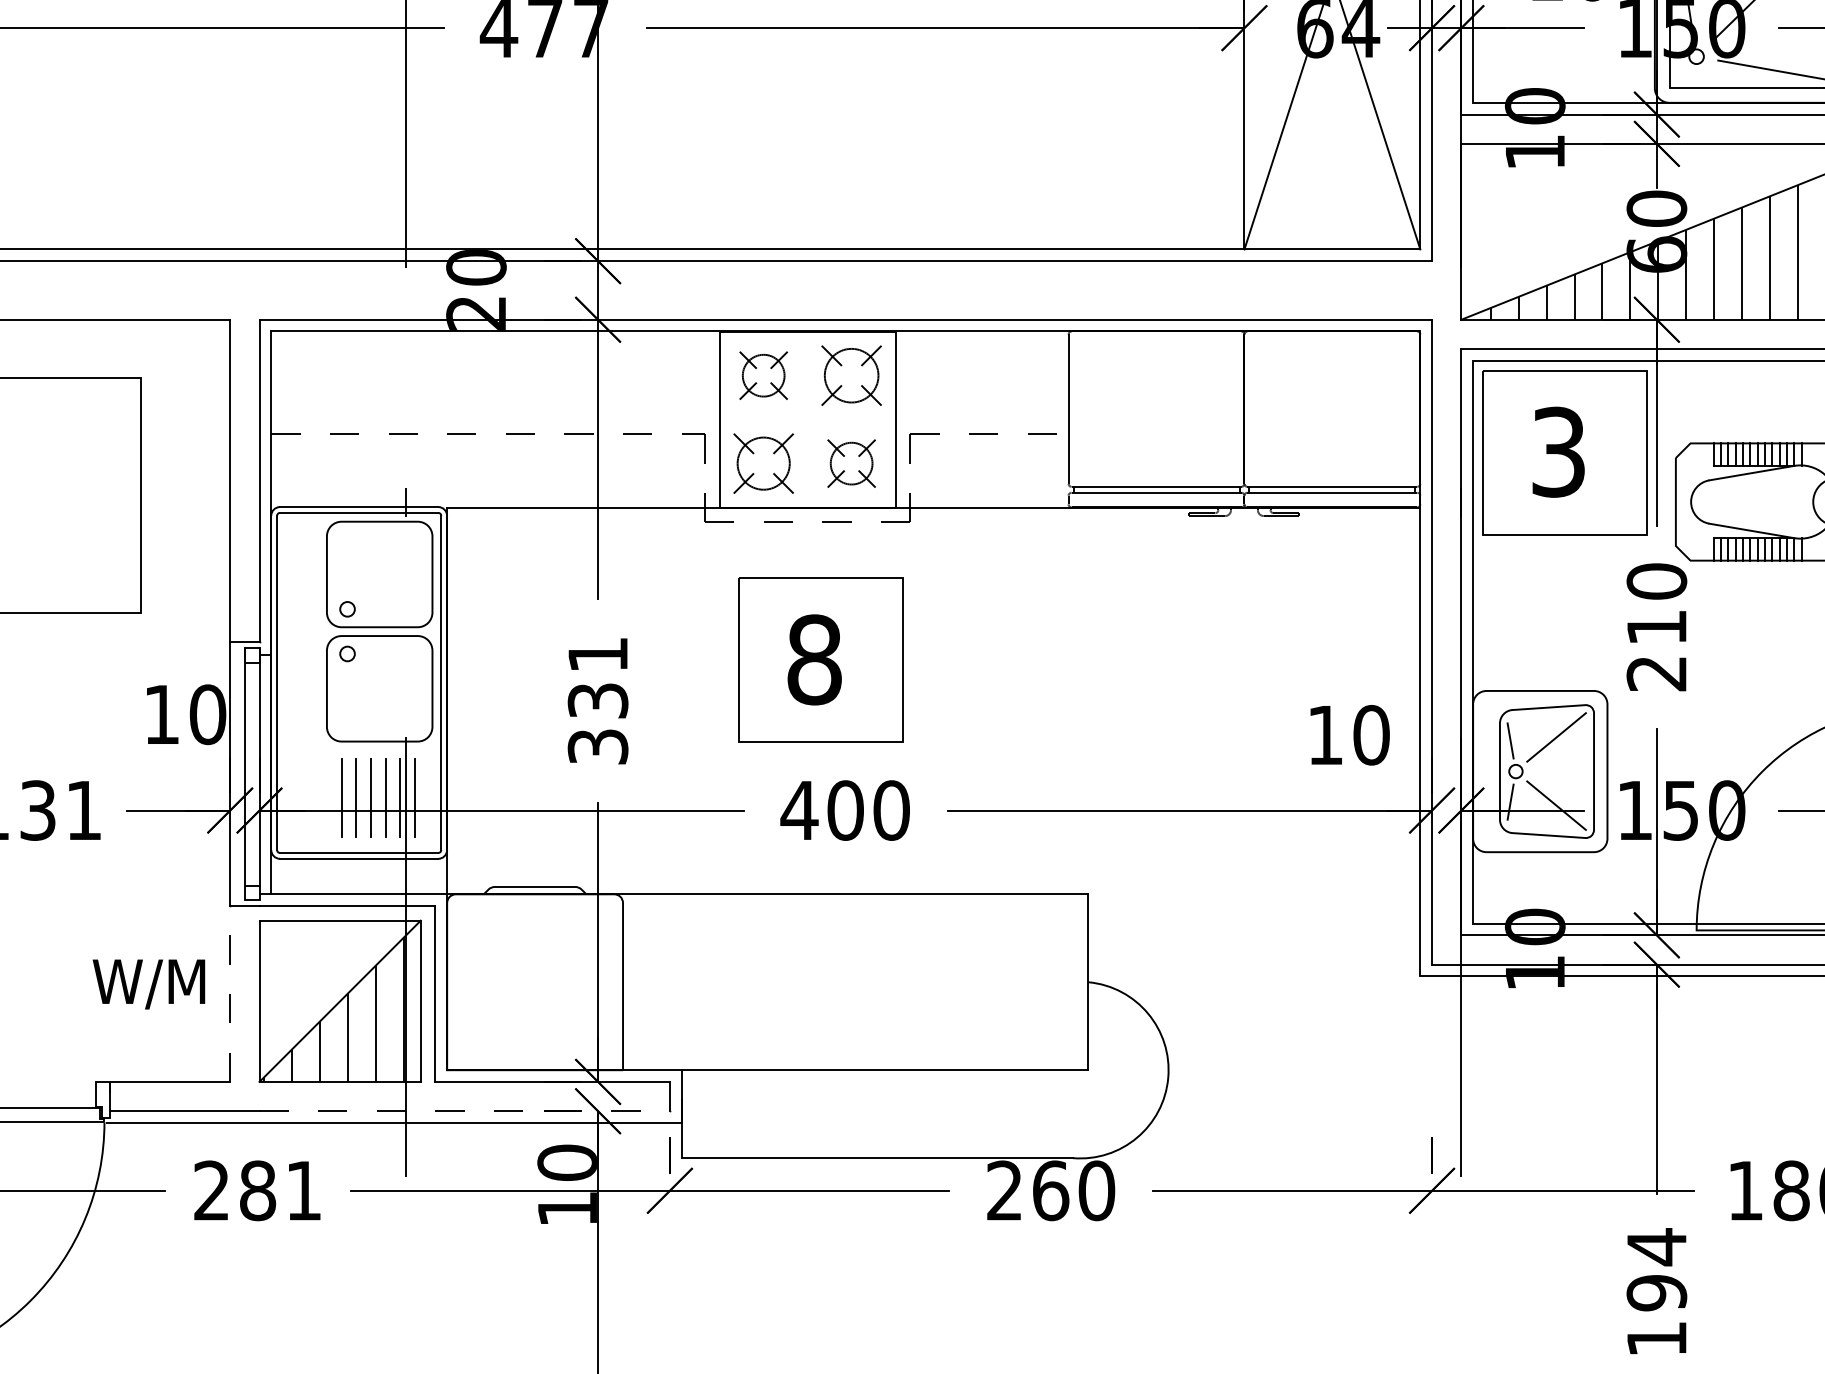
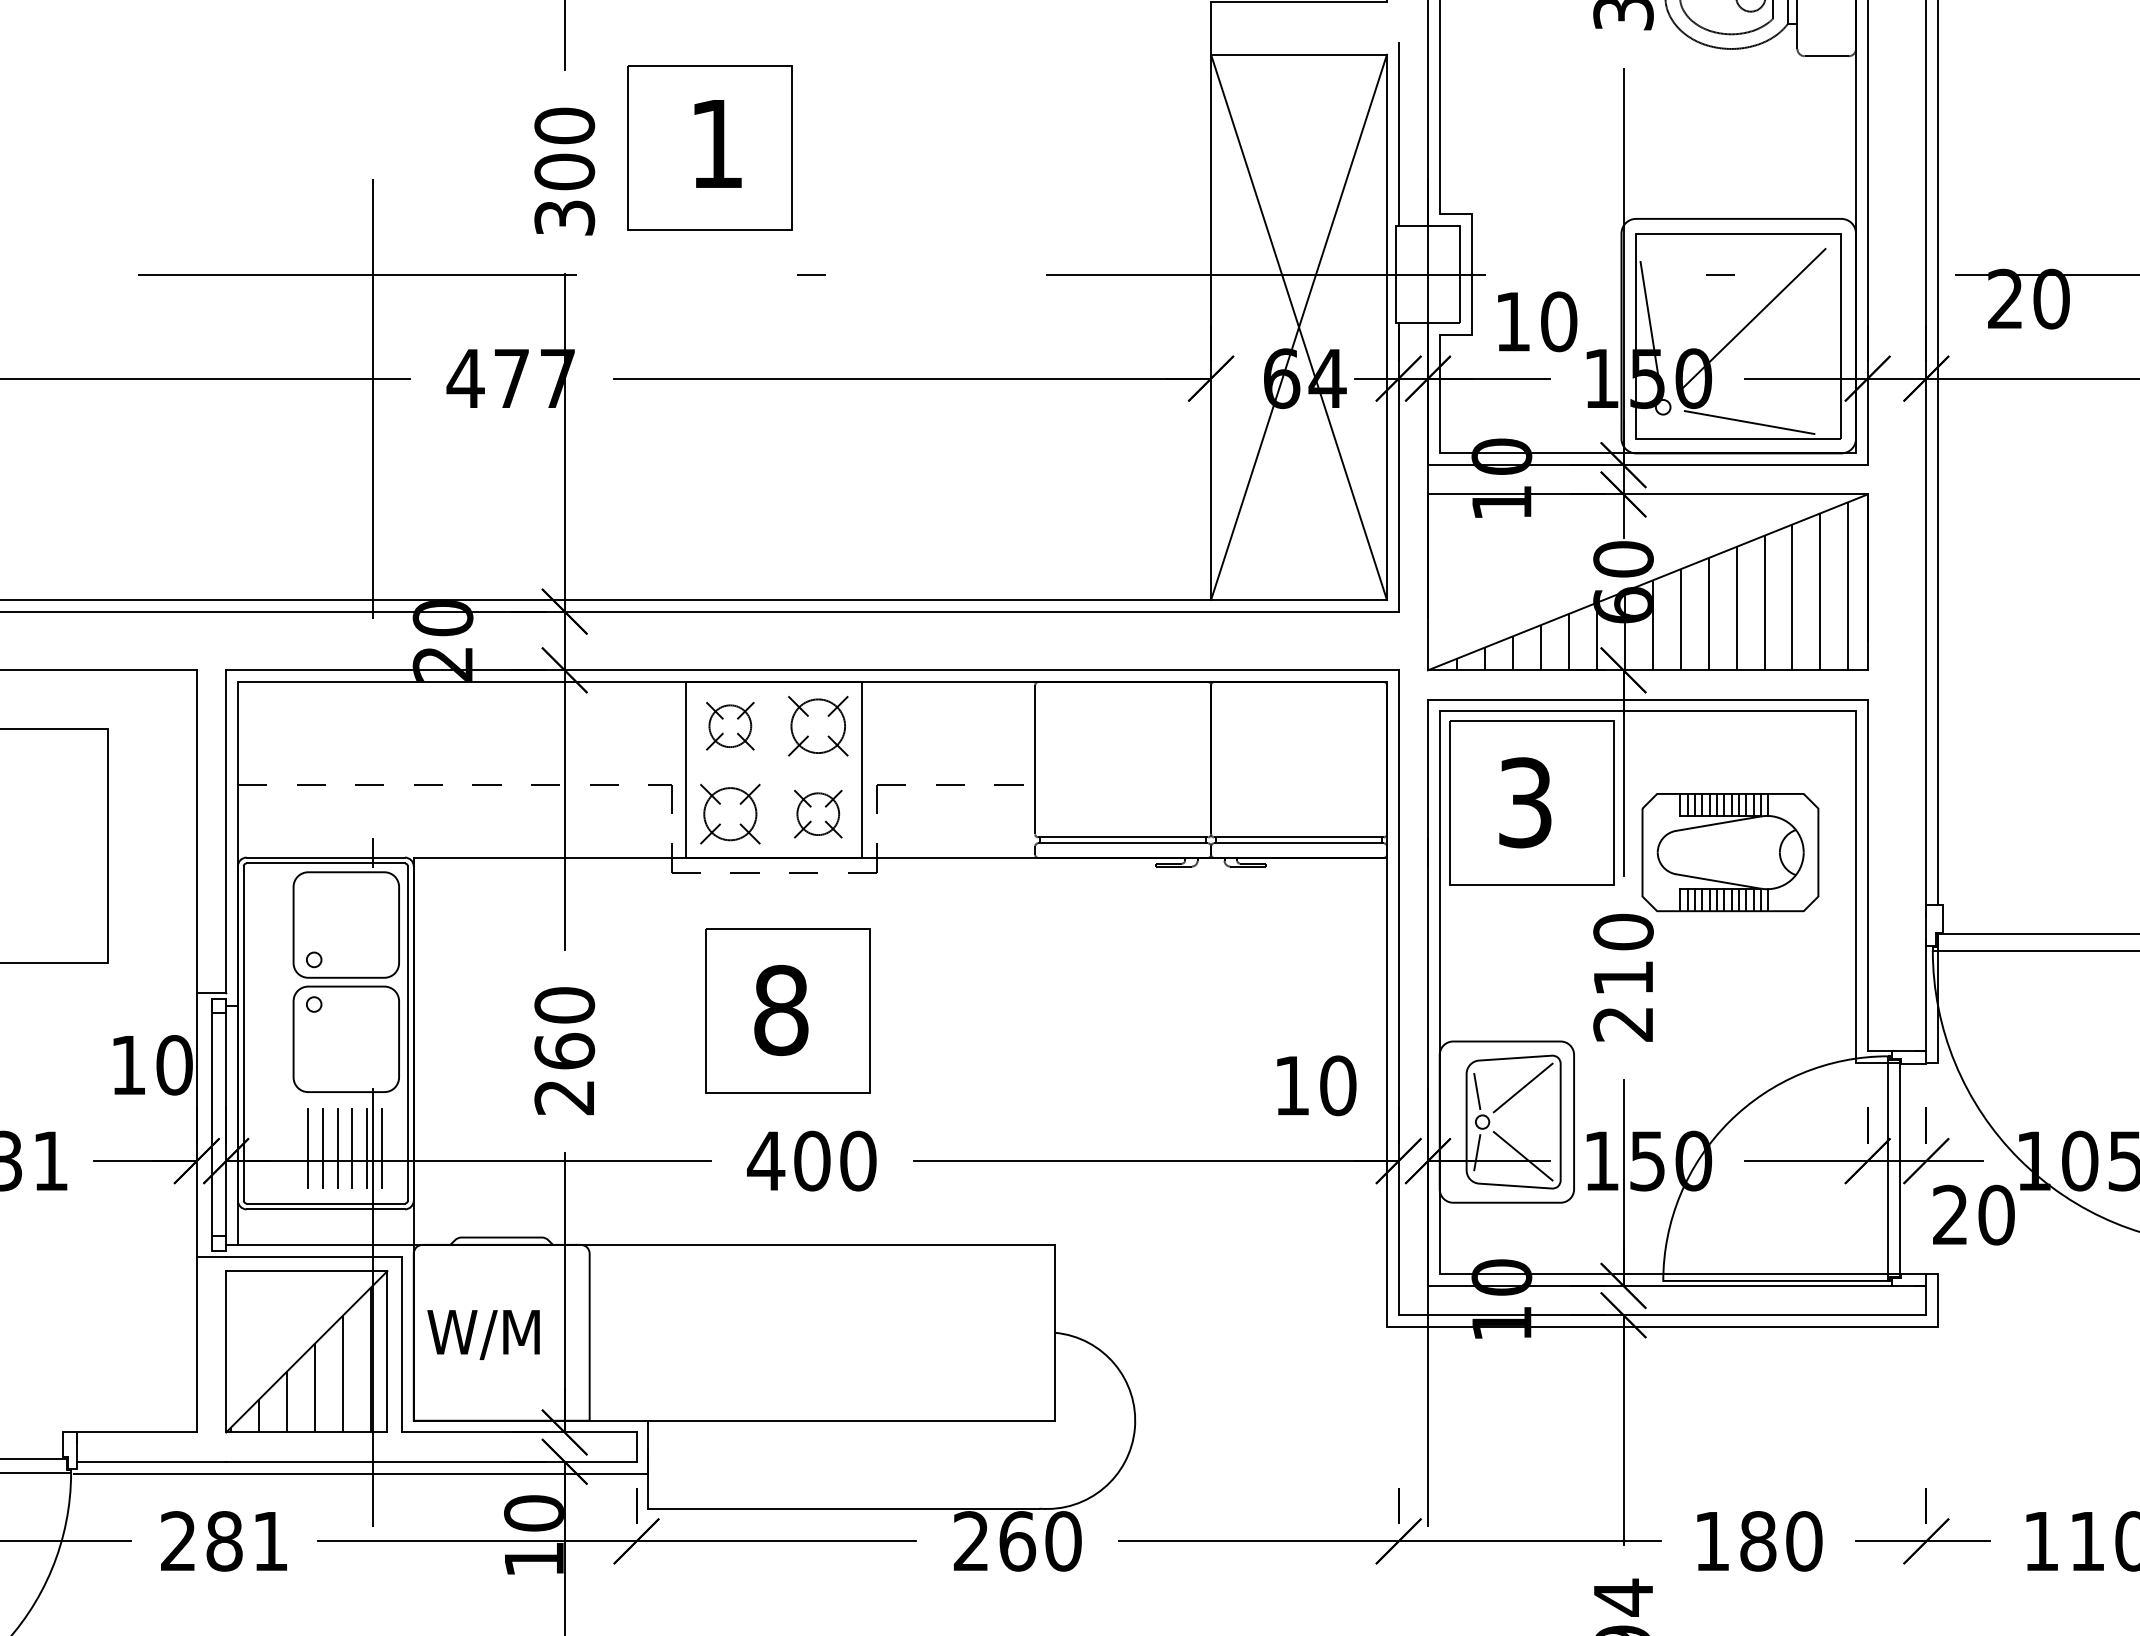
text: (597, 700) -> (564, 1051), 331 -> 260
text: (148, 983) -> (483, 1334), moved
line: (229, 993) -> (196, 1344), dashed -> solid
line: (464, 1110) -> (431, 1461), dashed -> solid

